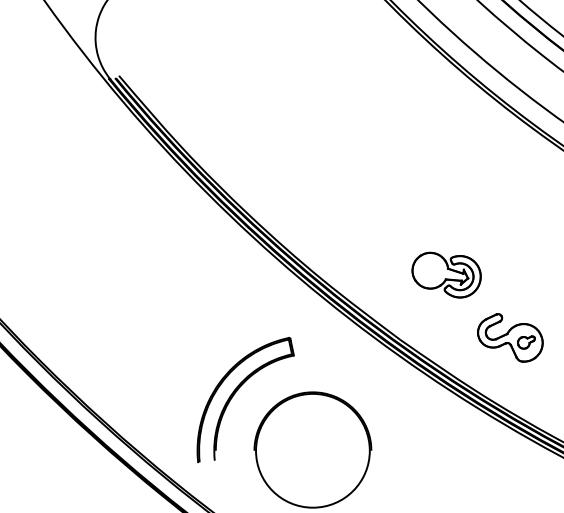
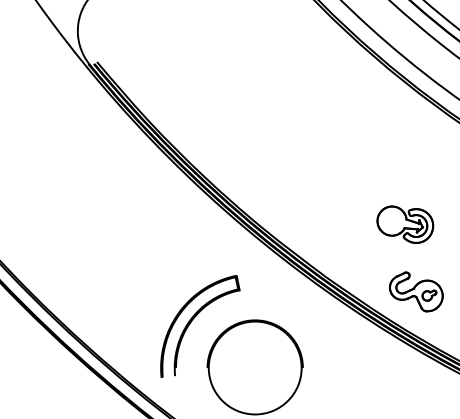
part: (446, 274) -> (405, 224), moved
part: (510, 337) -> (416, 291), moved

